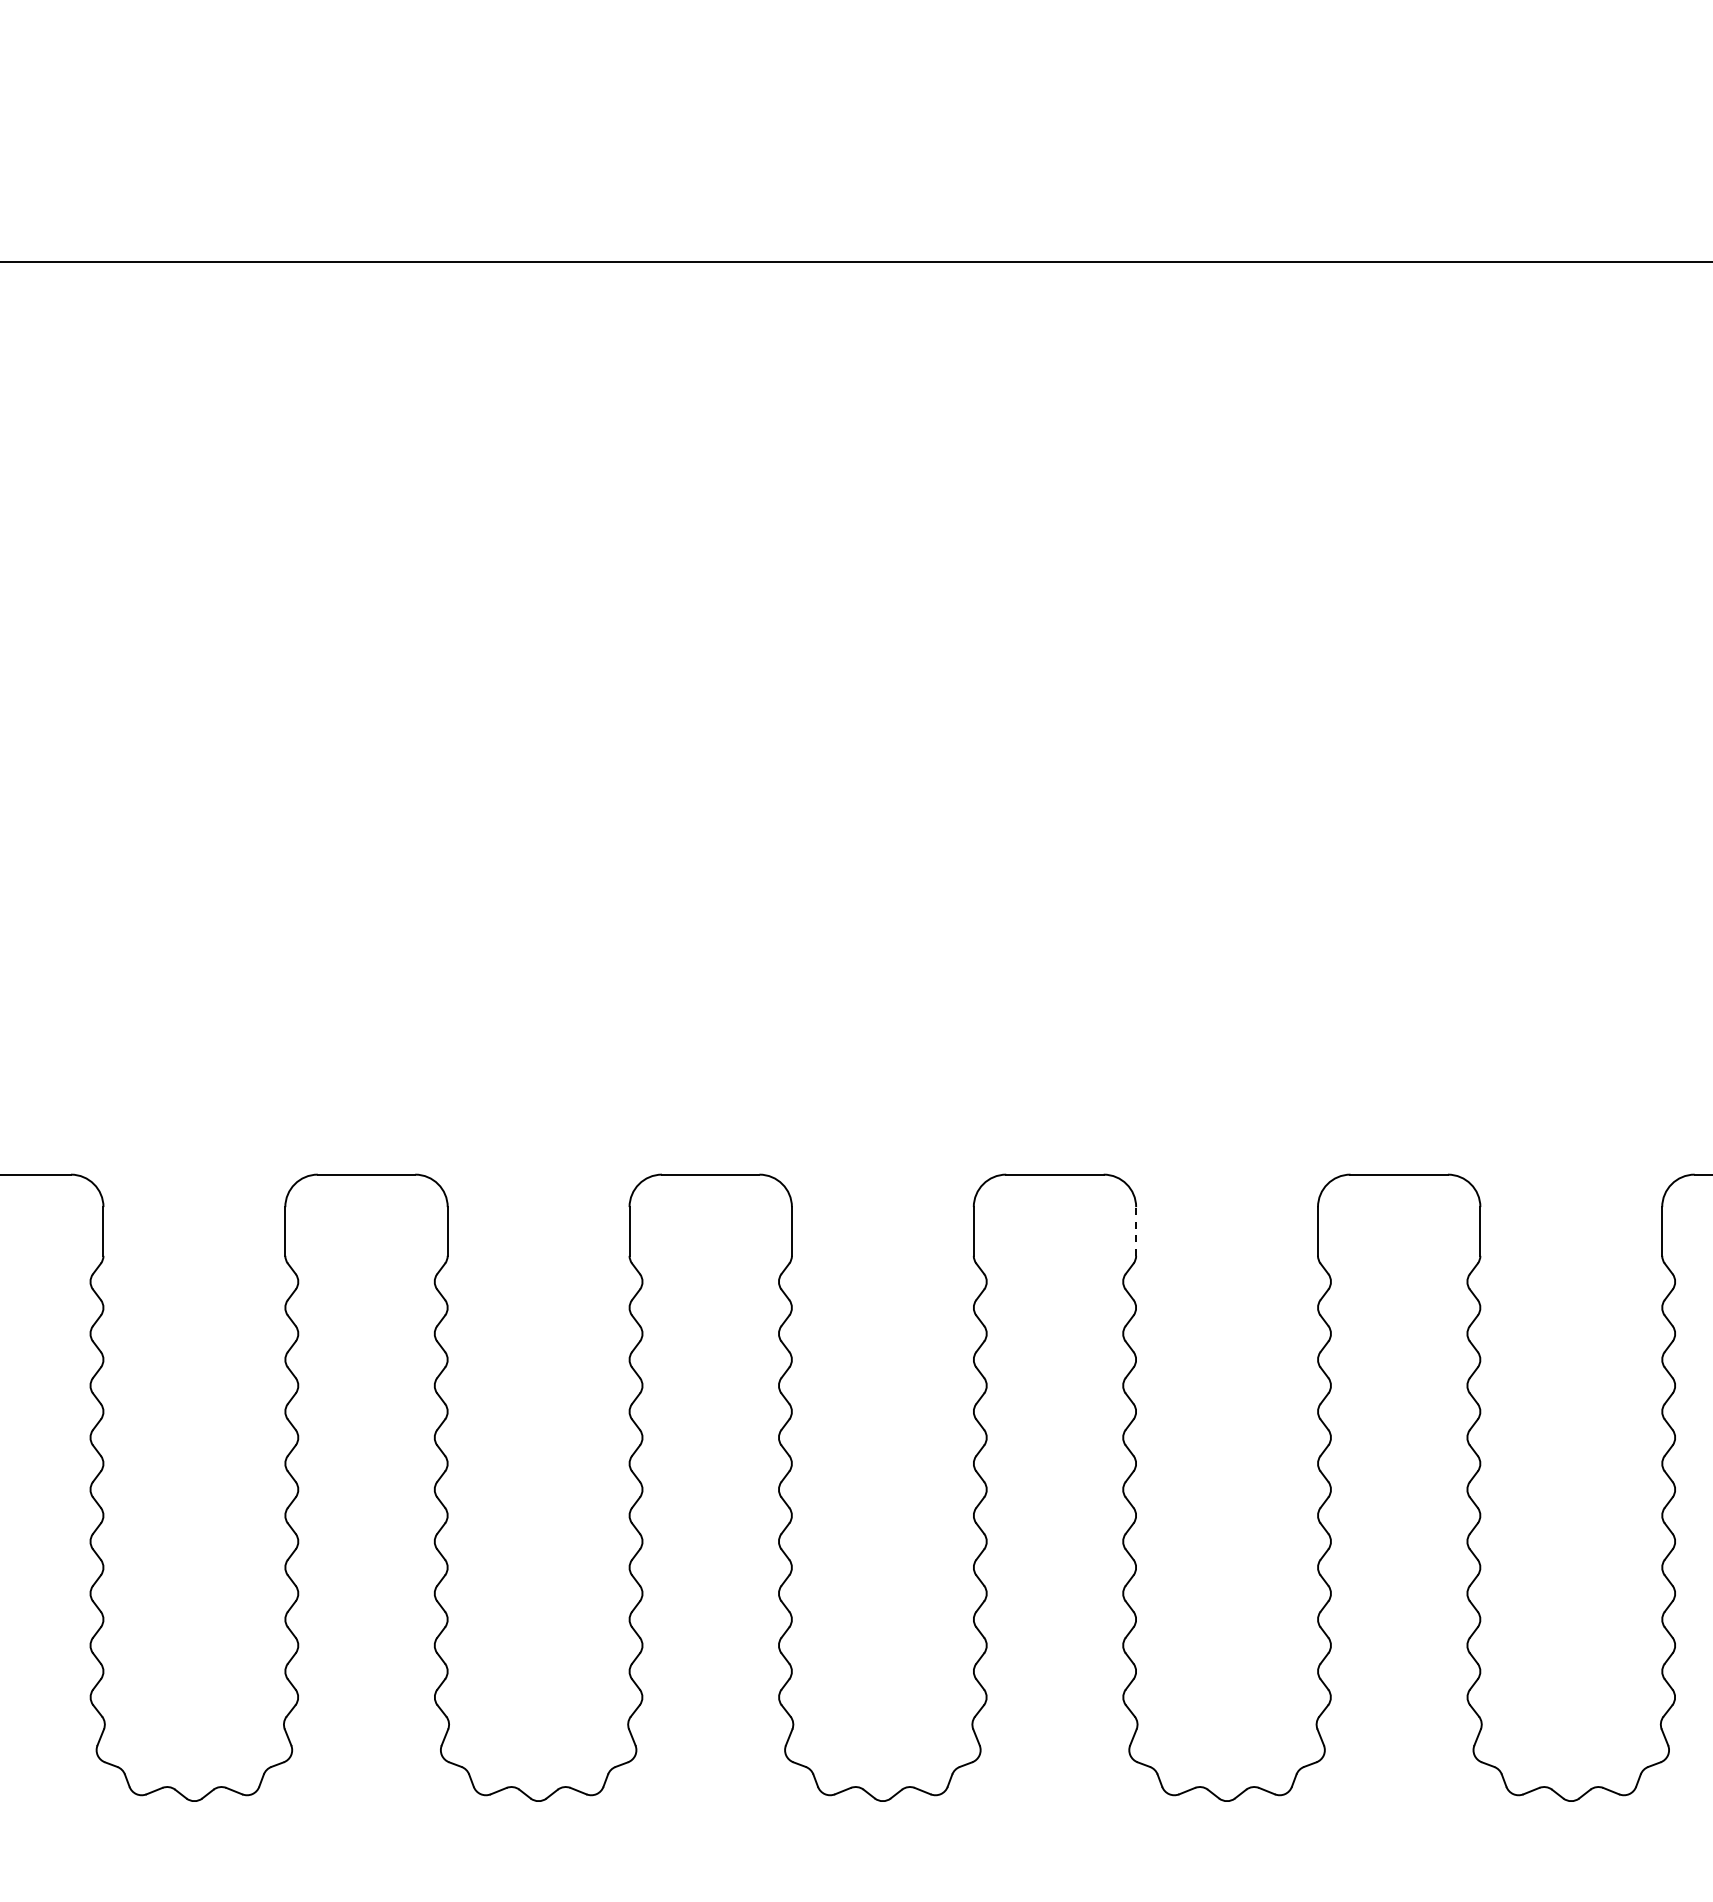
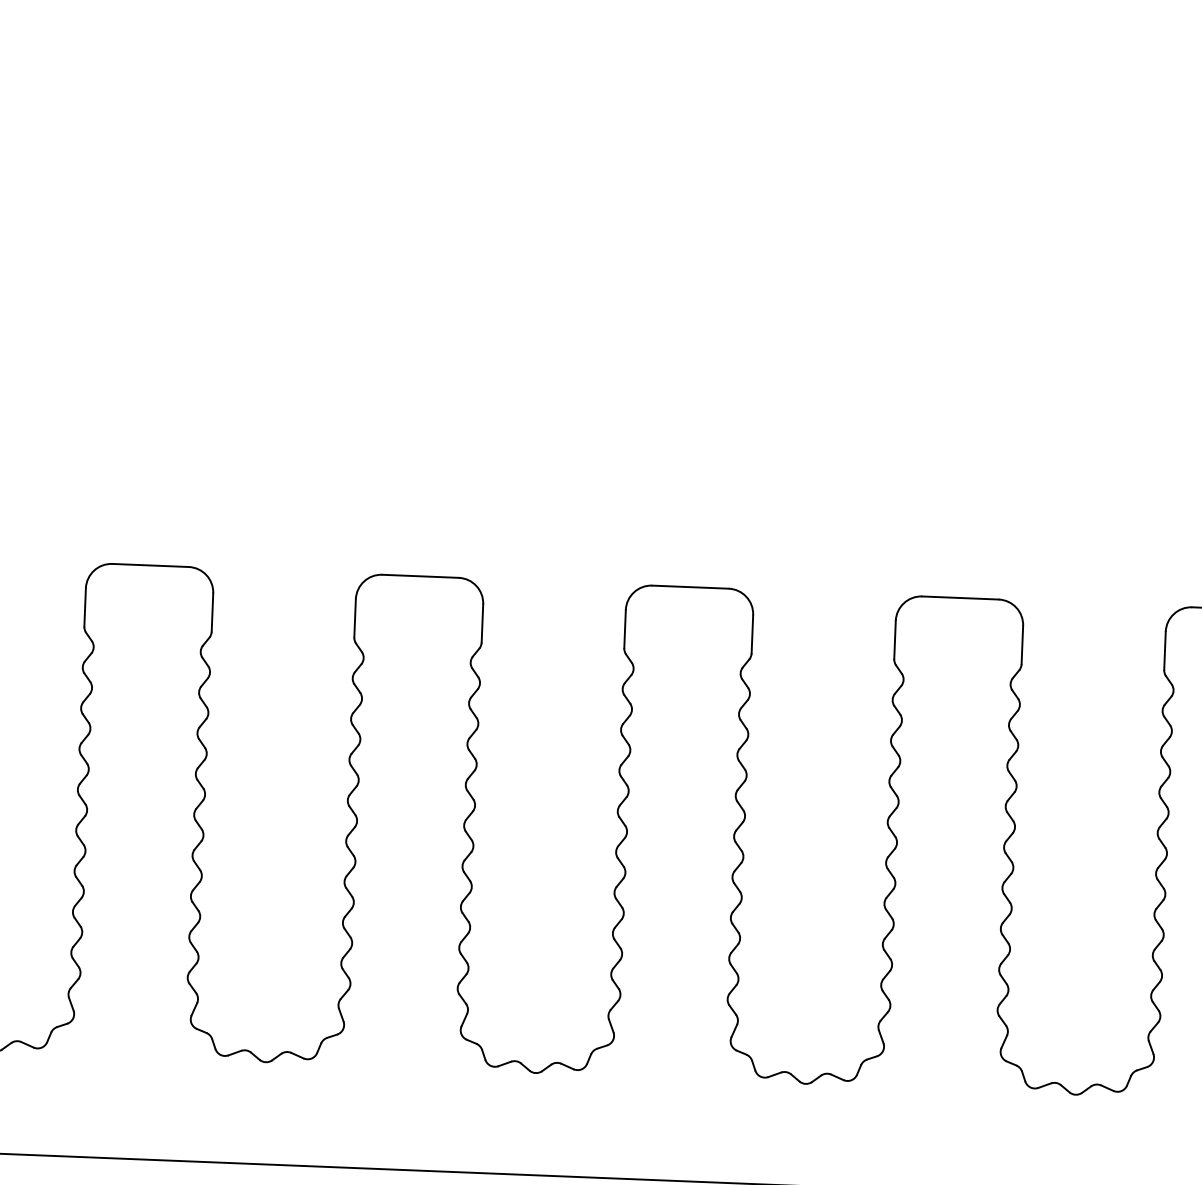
line: (1136, 1230) -> (752, 633), dashed -> solid

